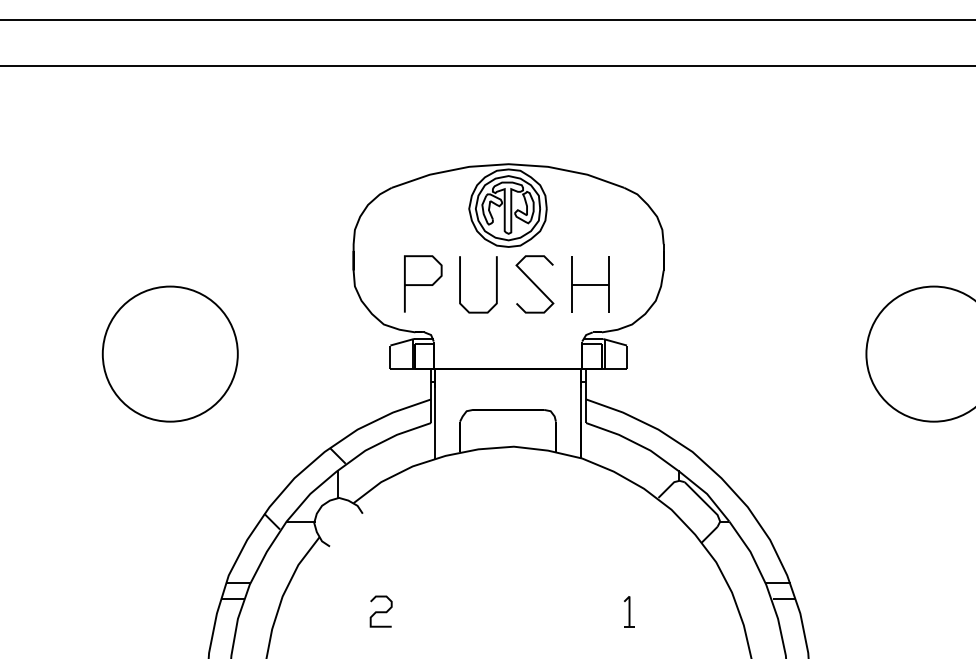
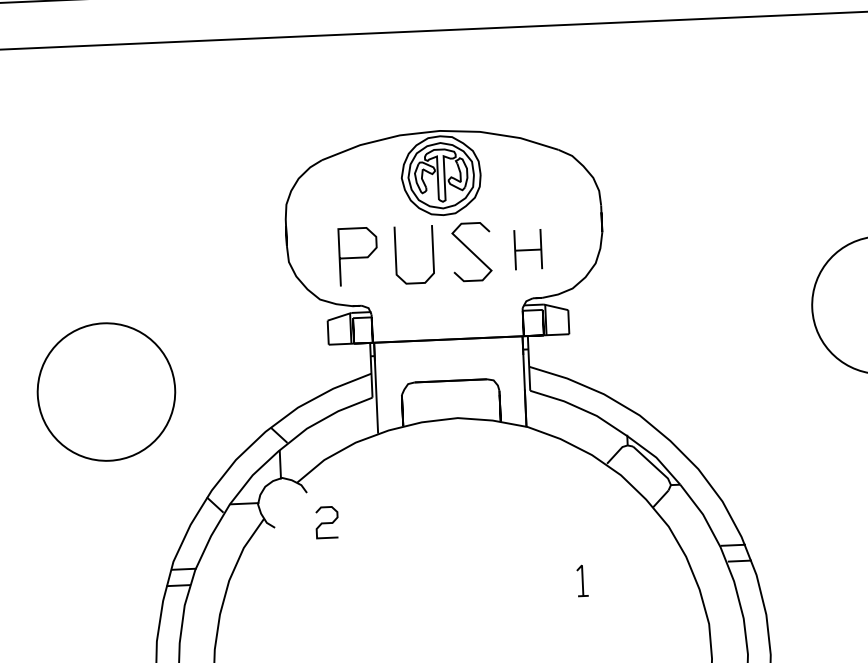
part: (590, 284) -> (528, 249), size x0.7
part: (169, 353) -> (105, 391), moved
curve: (380, 611) -> (326, 522), moved

